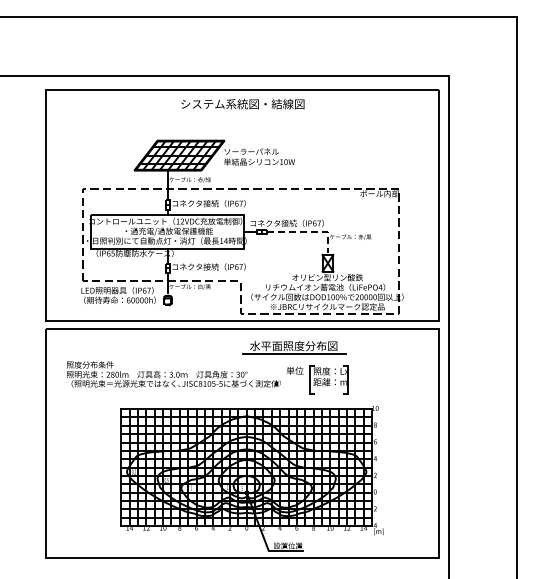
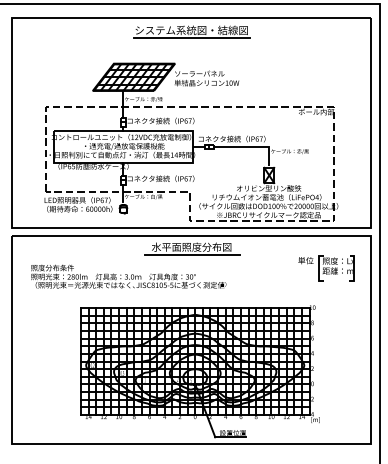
line: (242, 112) -> (191, 37), added
line: (309, 232) -> (252, 147), dashed -> solid
part: (294, 347) -> (192, 248), moved
part: (317, 379) -> (326, 268), moved

